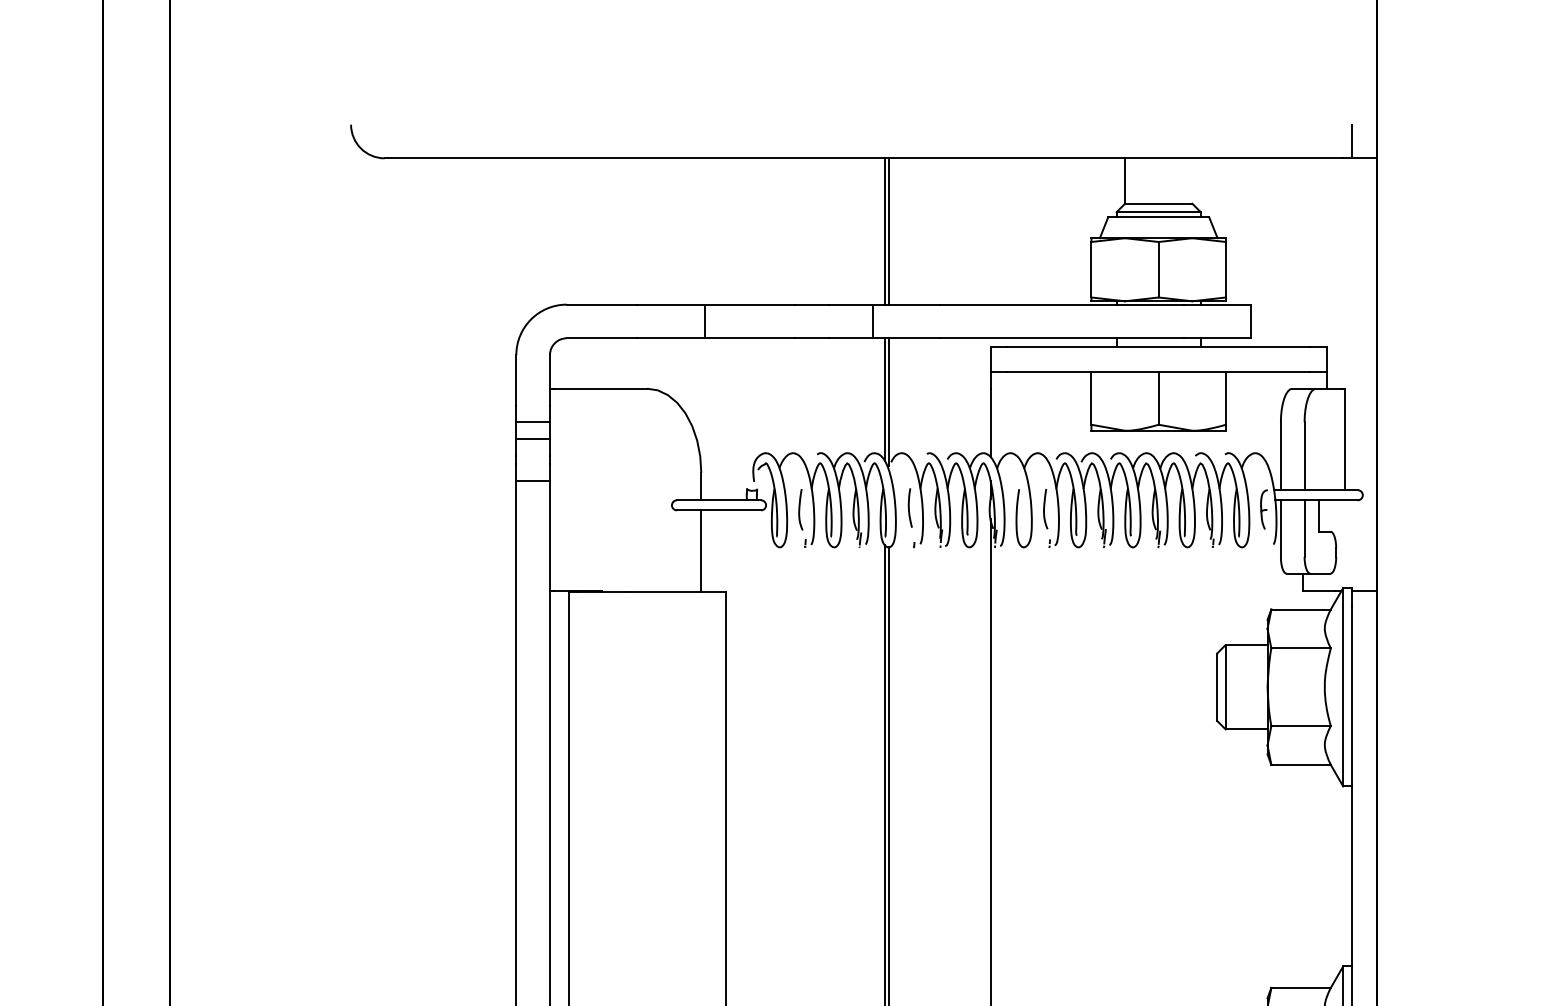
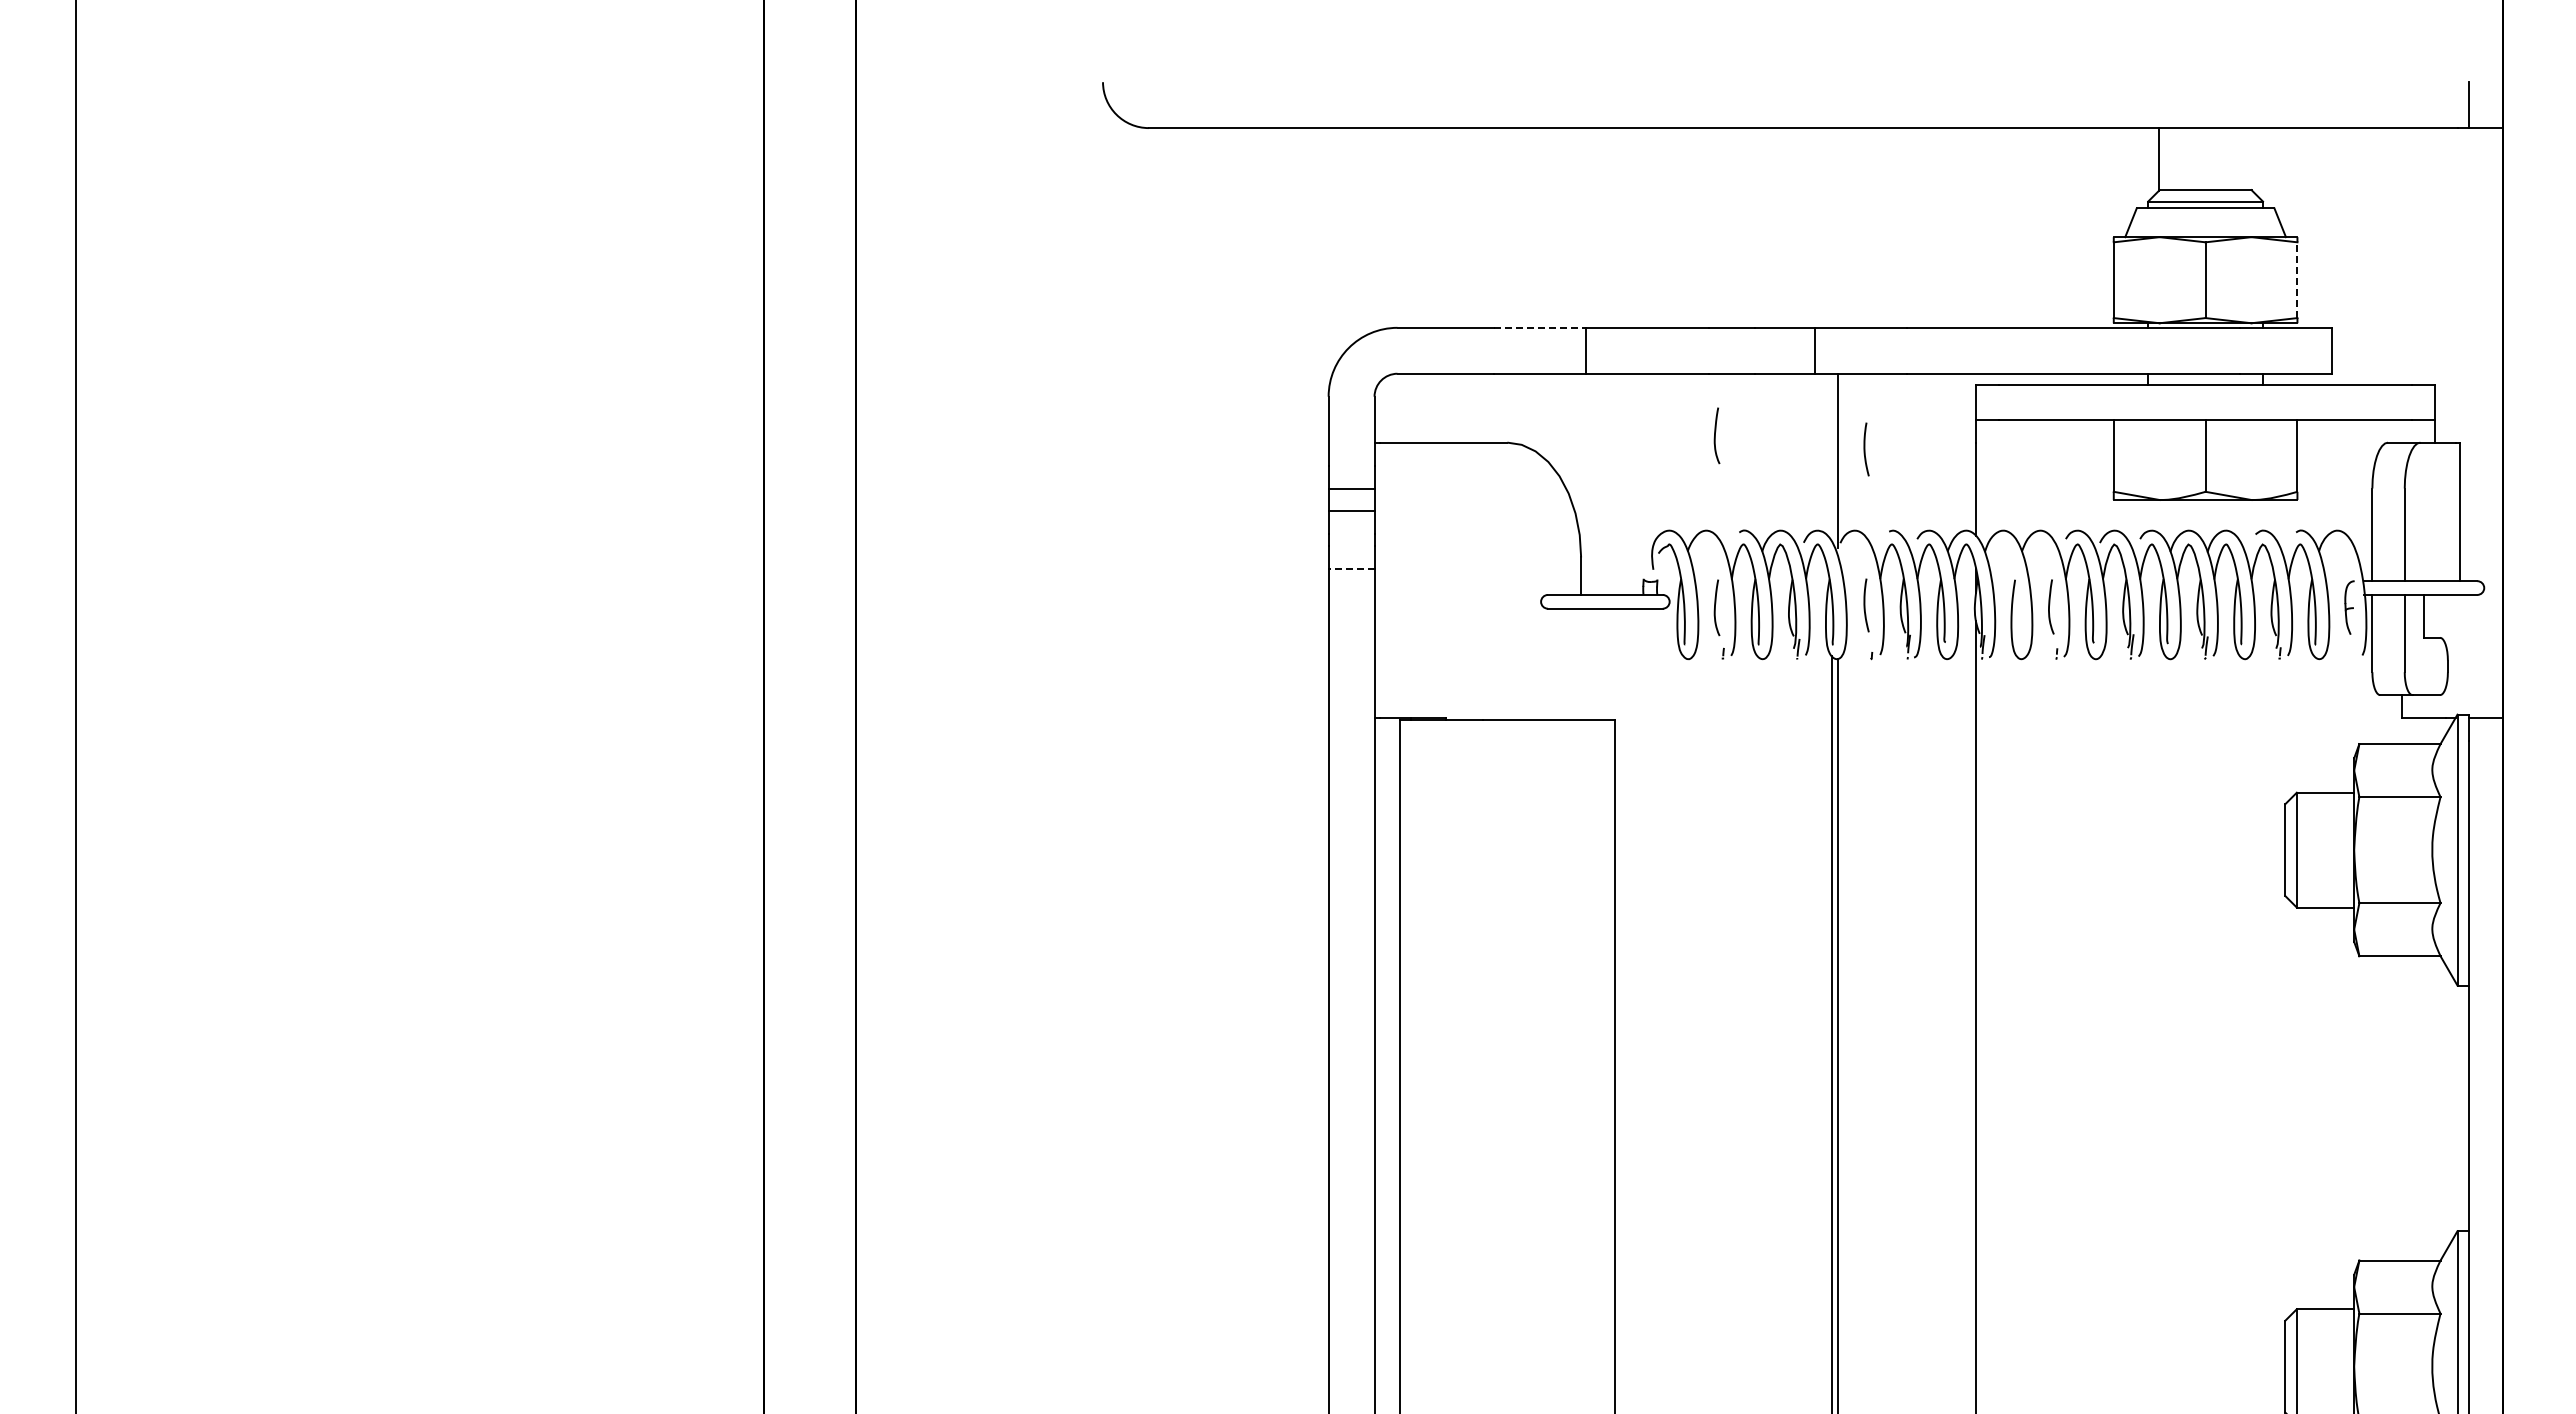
line: (884, 231) -> (1831, 227), removed
line: (889, 231) -> (1837, 227), removed
line: (1226, 269) -> (2297, 280), solid -> dashed
line: (670, 304) -> (1539, 327), solid -> dashed
curve: (799, 383) -> (1715, 435), added
curve: (909, 393) -> (1865, 449), added
line: (884, 399) -> (1831, 457), removed
line: (533, 480) -> (1351, 568), solid -> dashed
line: (701, 551) -> (1581, 664), removed

